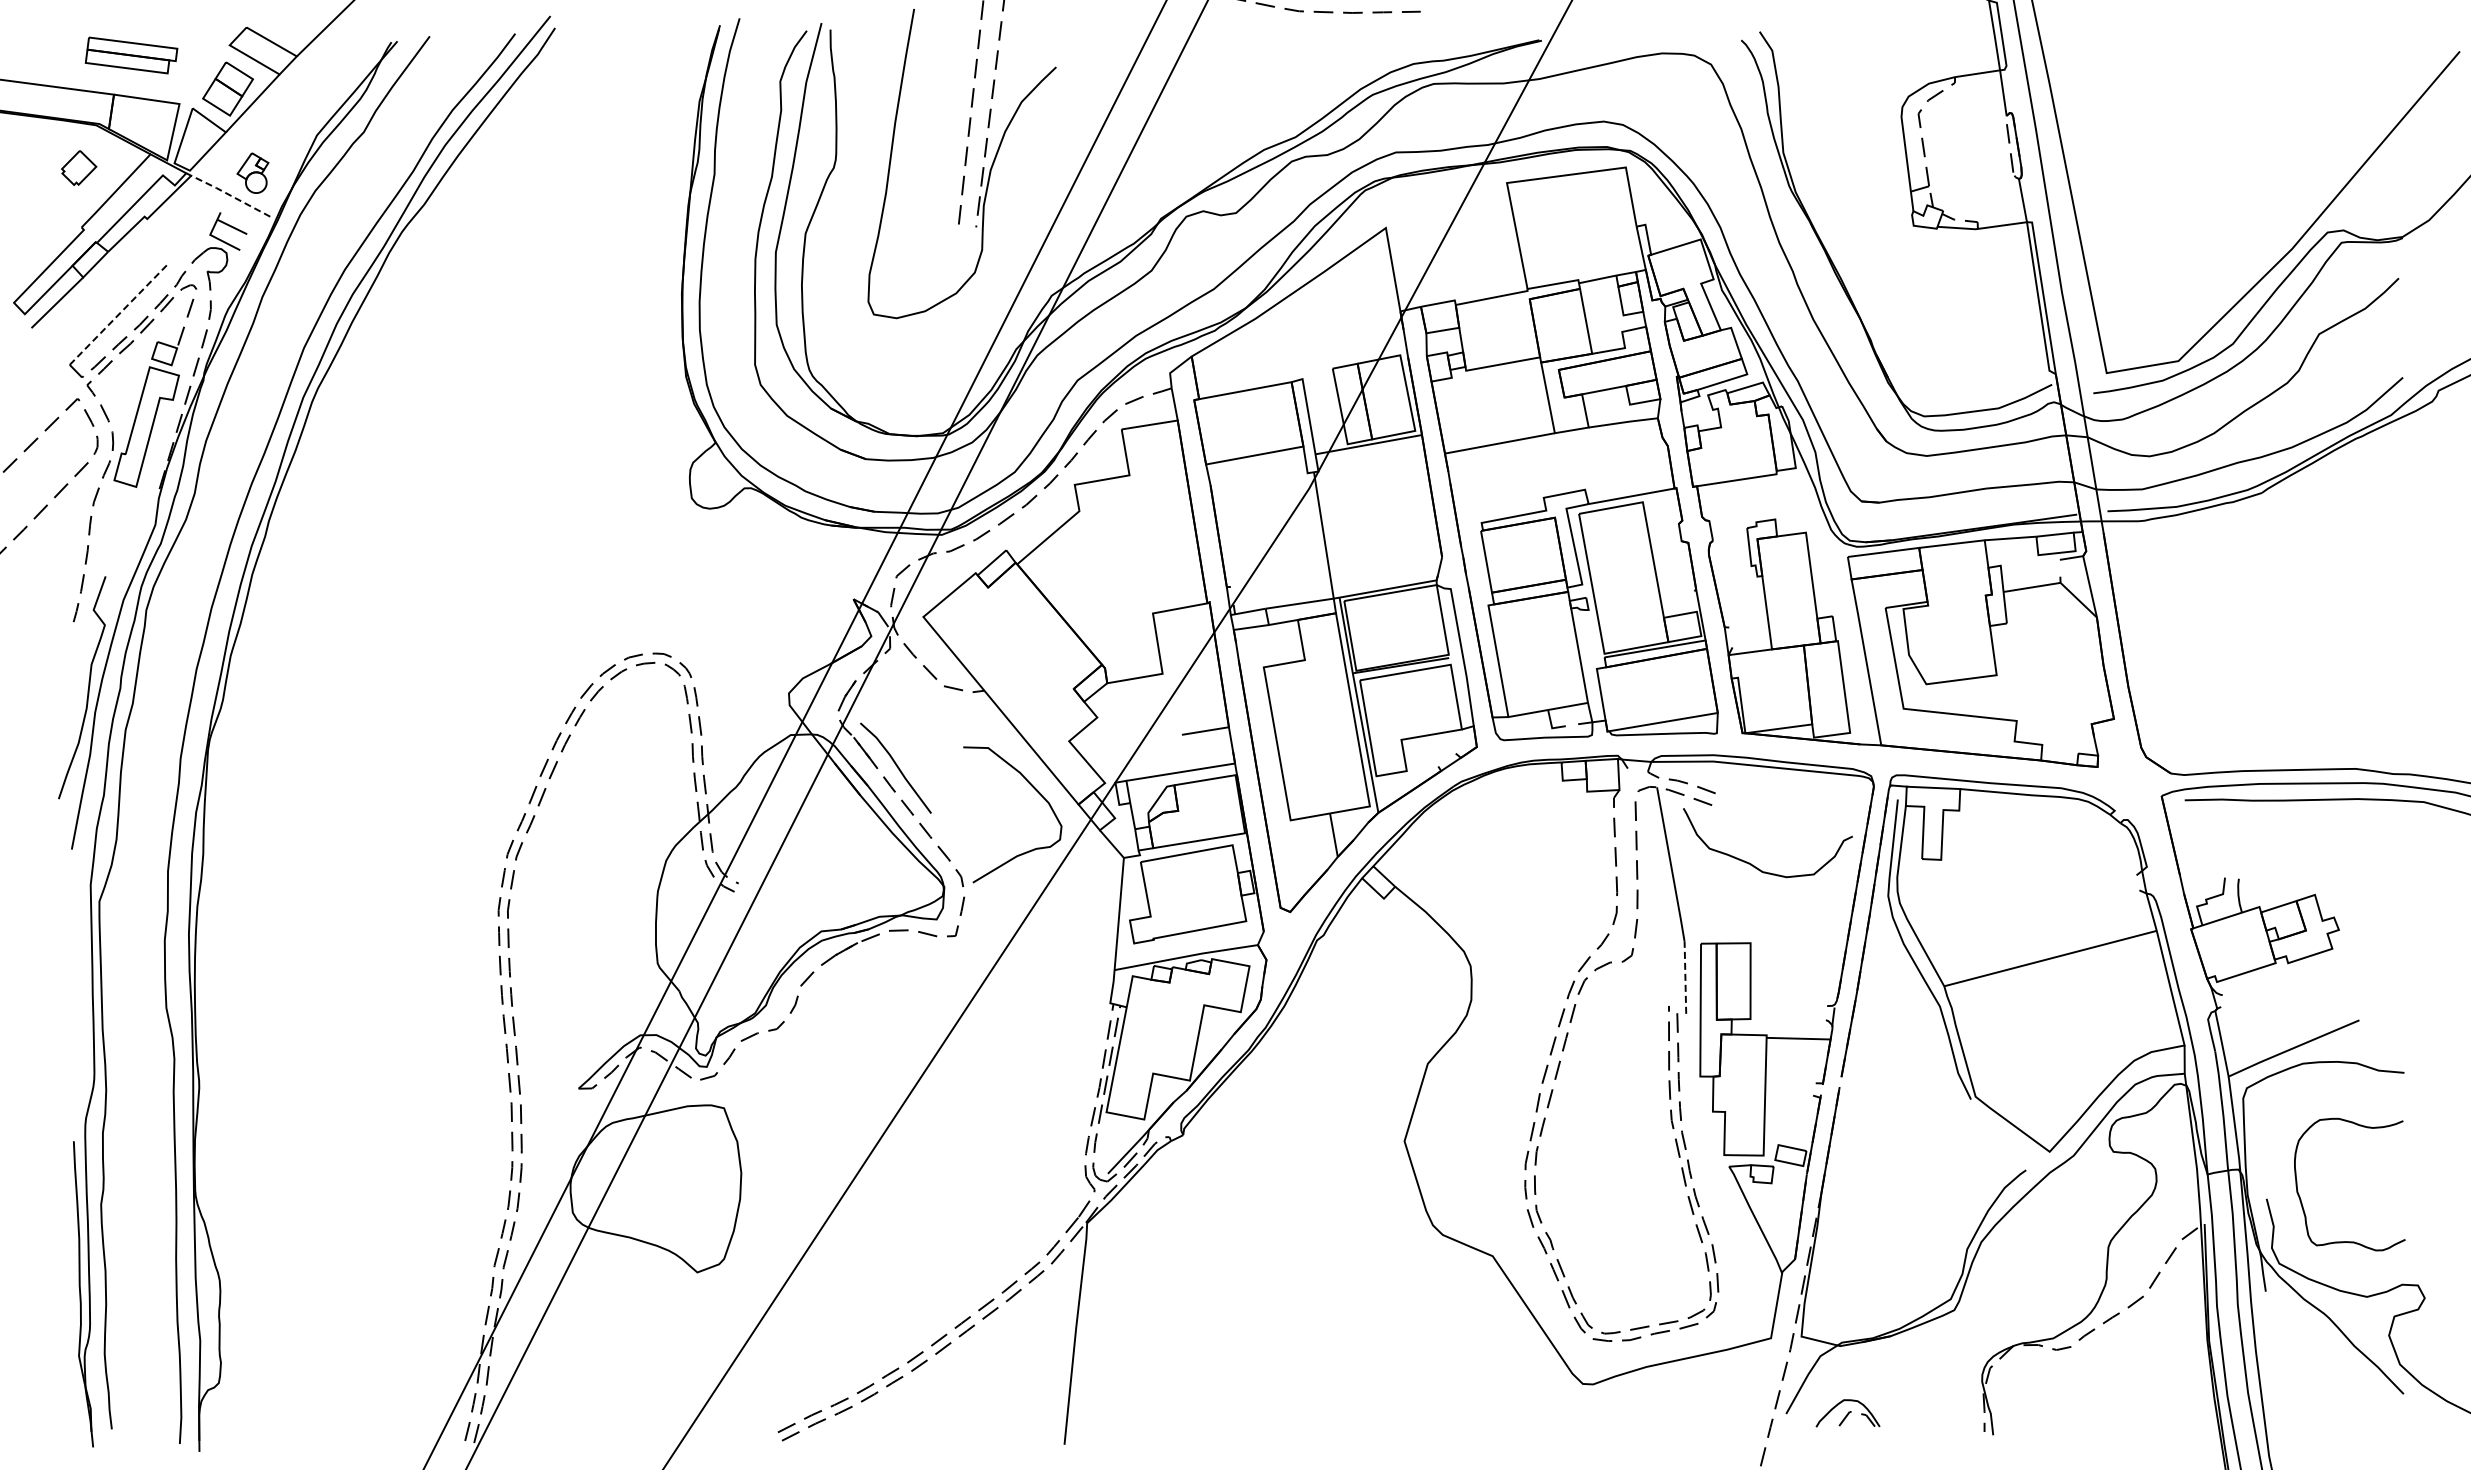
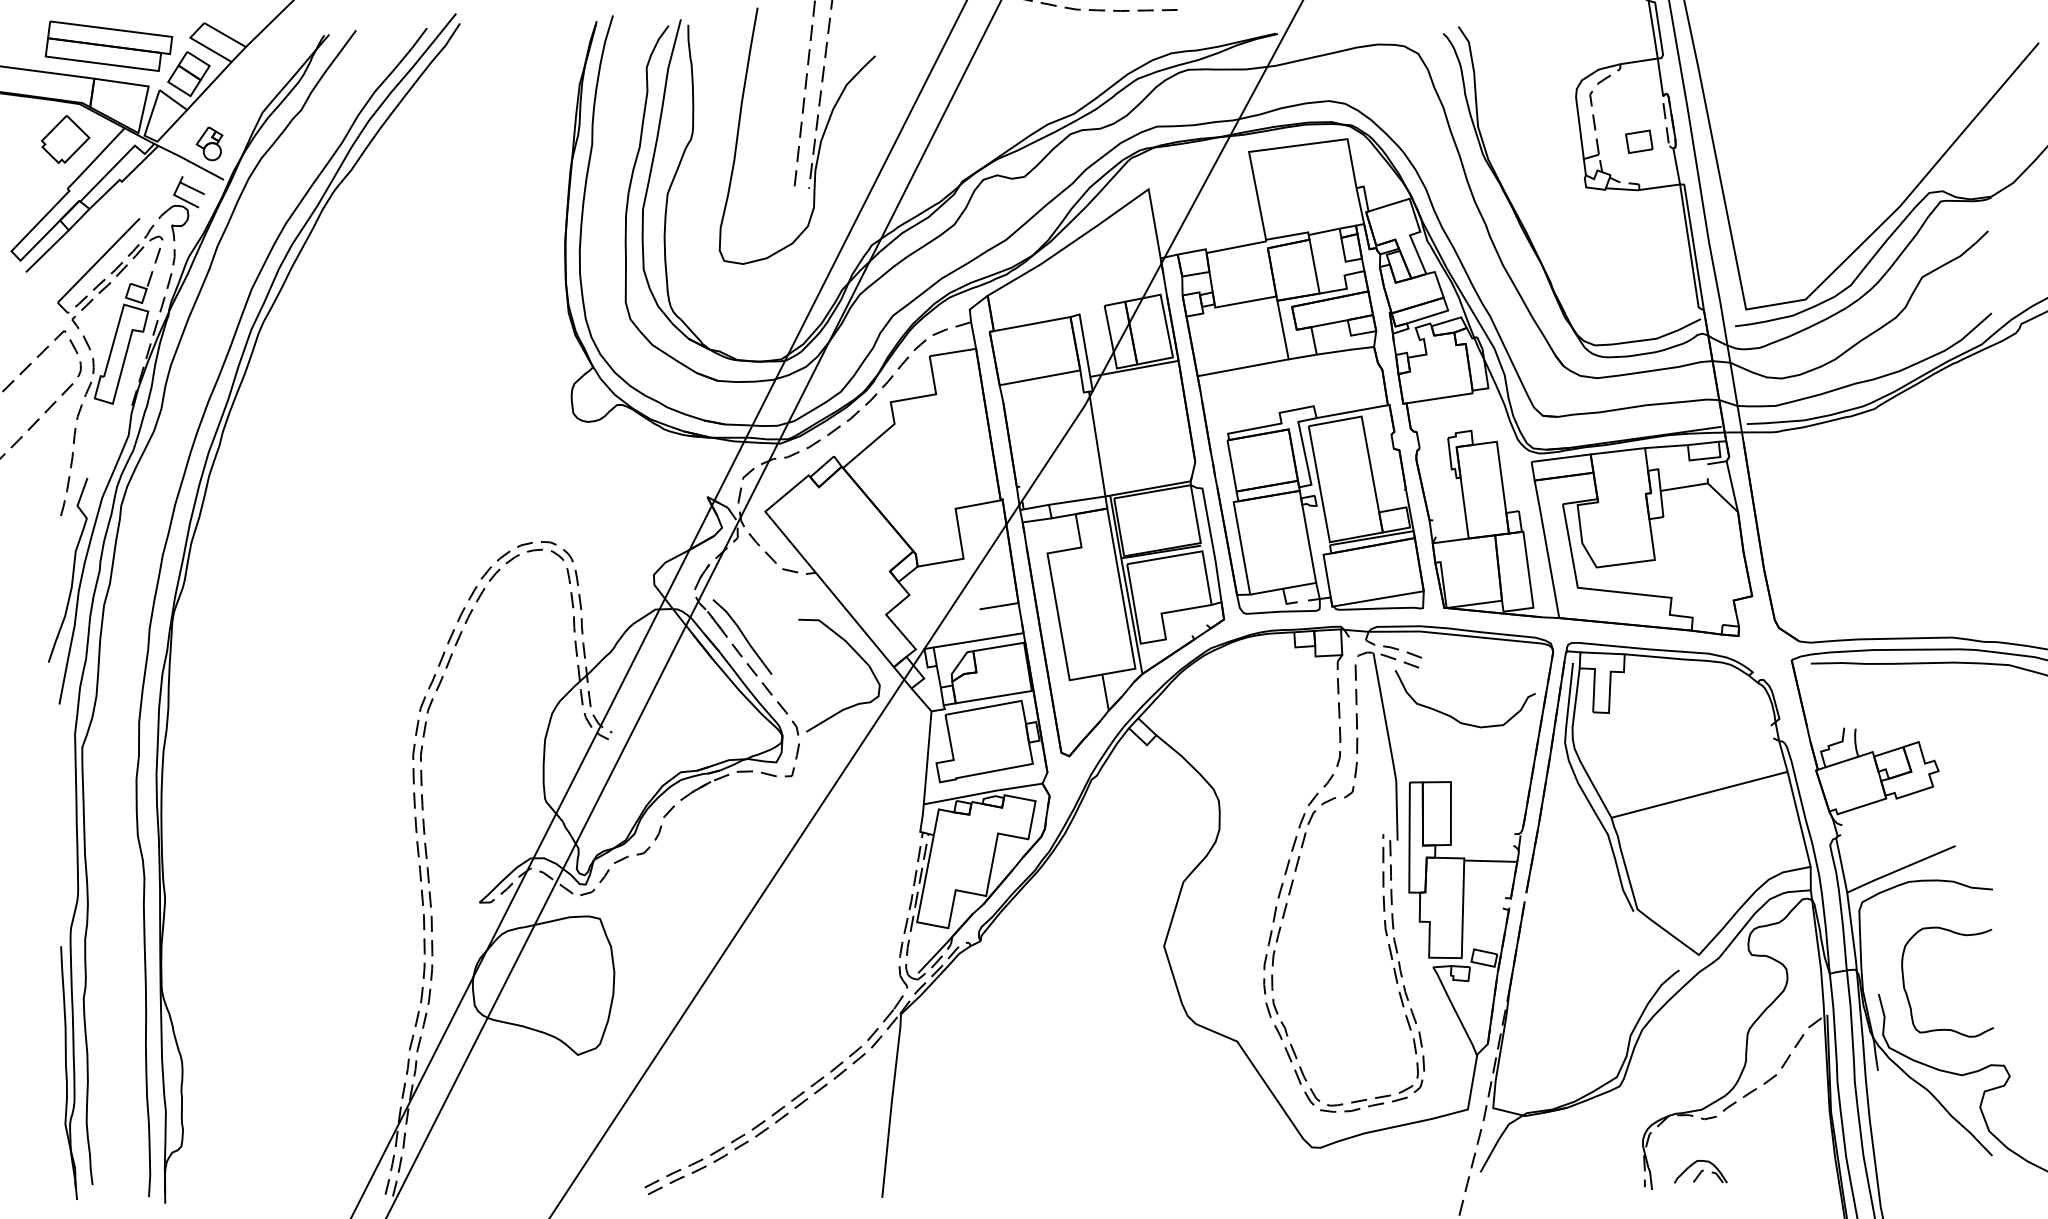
part: (131, 55) -> (108, 46), size x1.67
part: (78, 167) -> (64, 139), size x1.67
part: (1977, 170) -> (1639, 141), added
line: (227, 194) -> (188, 161), dashed -> solid
line: (119, 314) -> (98, 260), dashed -> solid
line: (1685, 977) -> (1397, 810), dashed -> solid
part: (1847, 1413) -> (1700, 1171), moved

